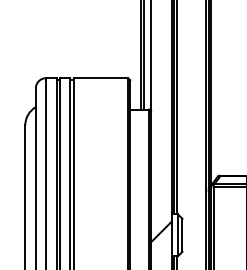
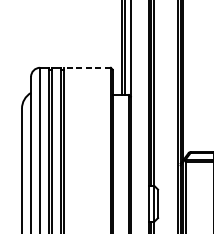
line: (100, 78) -> (87, 68), solid -> dashed
hatch: (161, 231) -> (139, 200), removed

